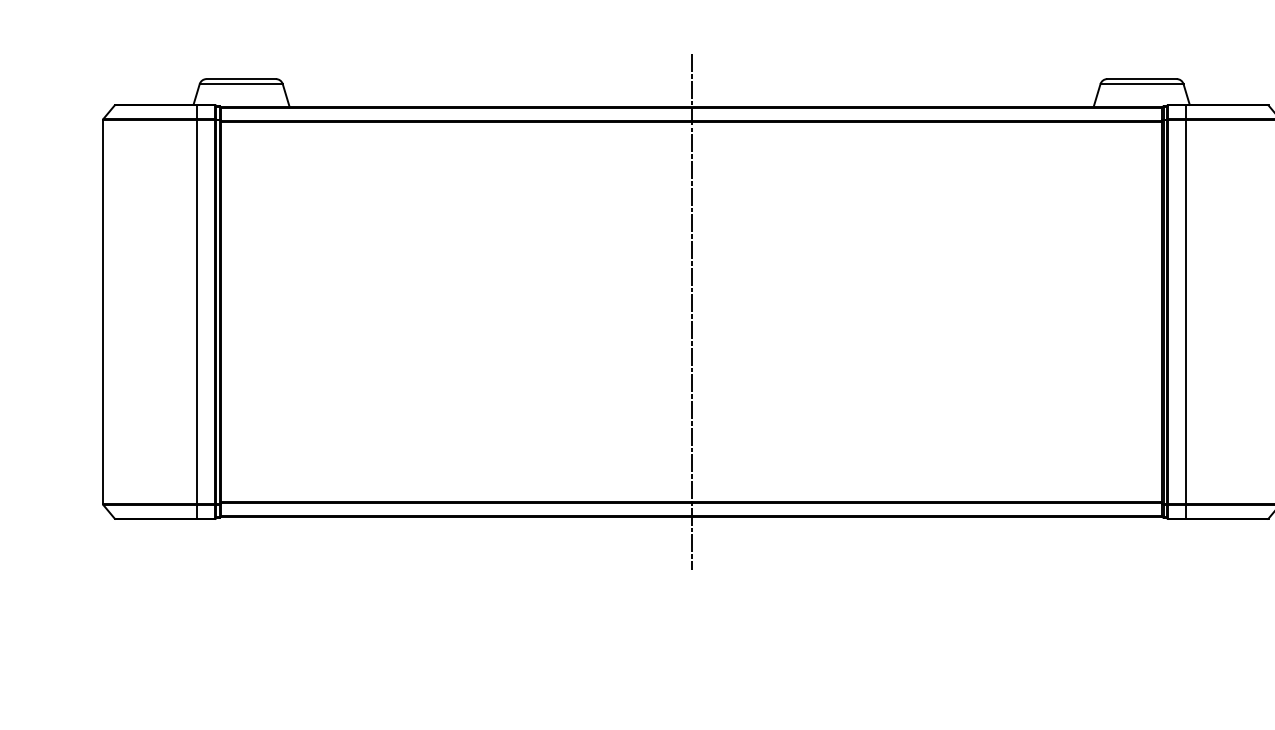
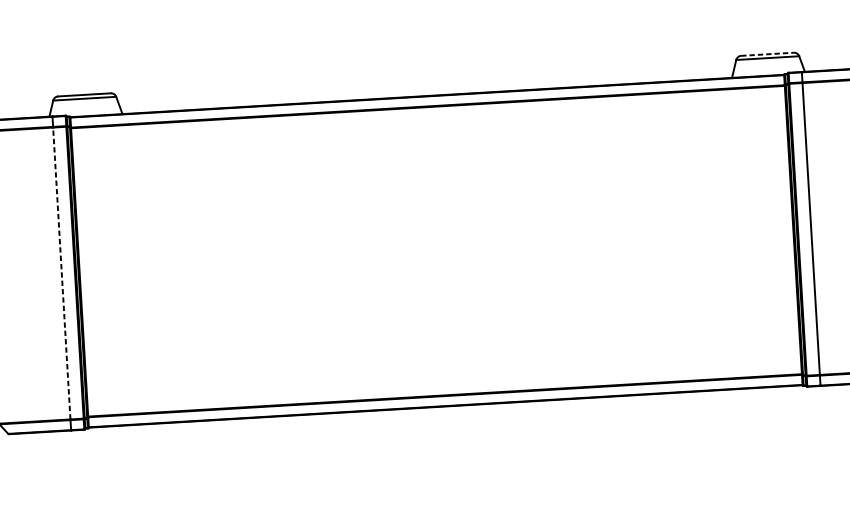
line: (1142, 79) -> (767, 54), solid -> dashed
line: (197, 311) -> (61, 273), solid -> dashed
line: (691, 311) -> (436, 250), removed

